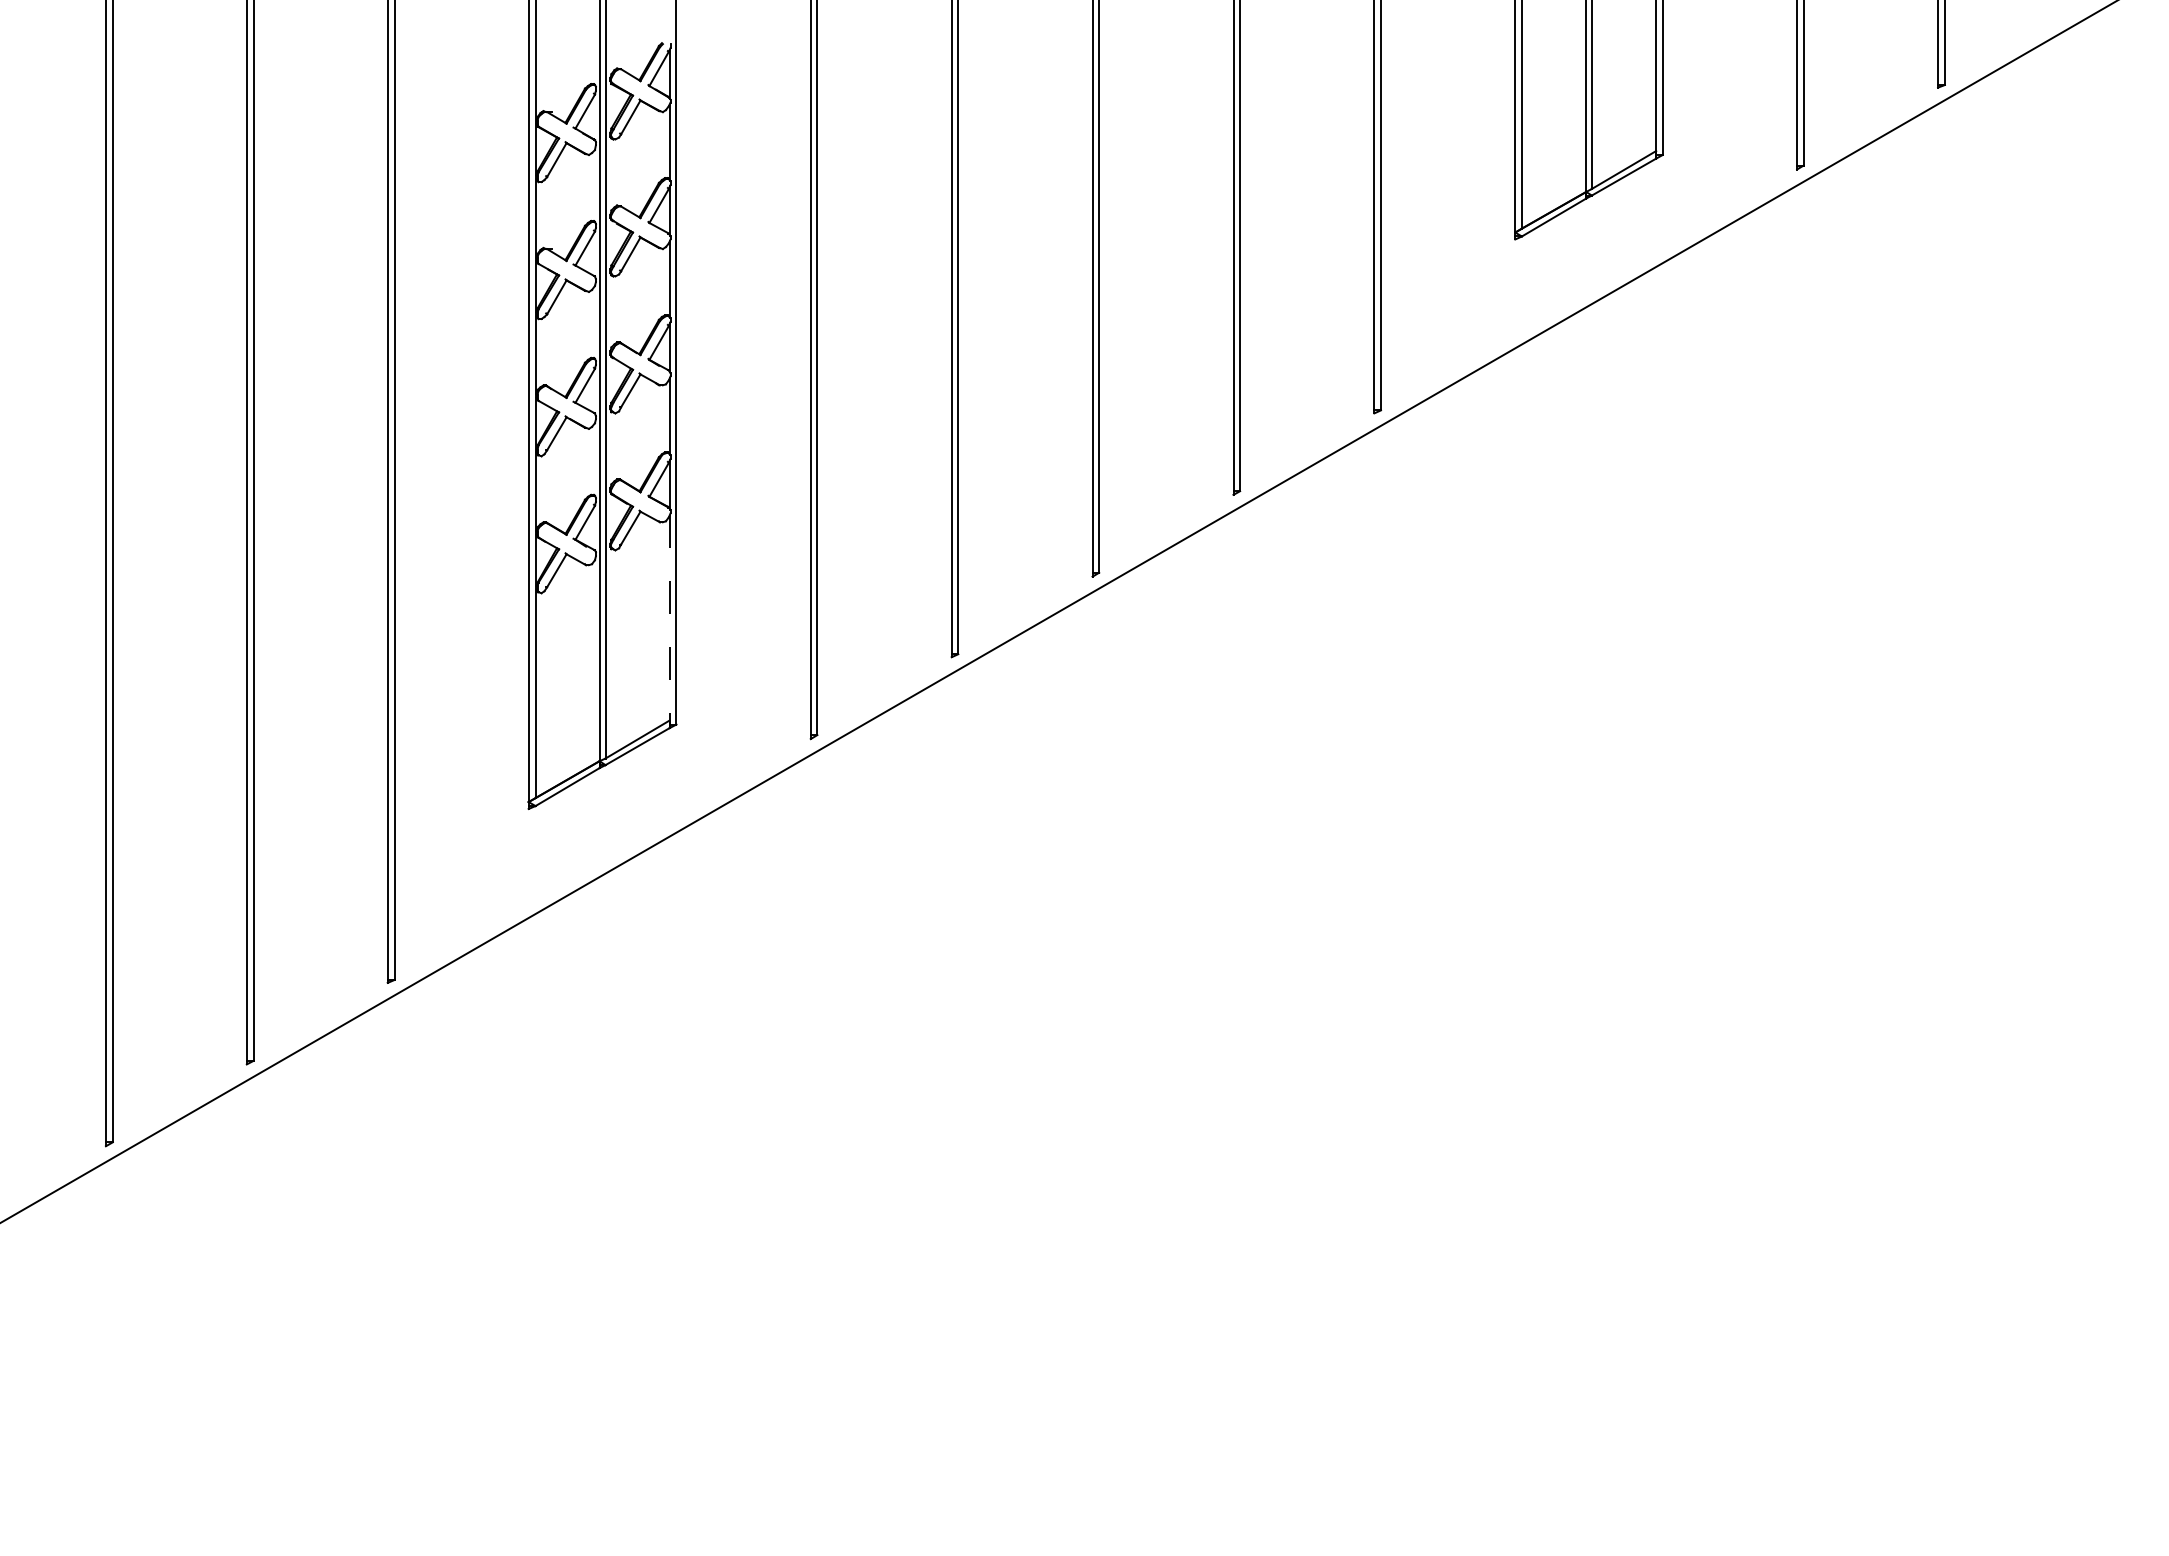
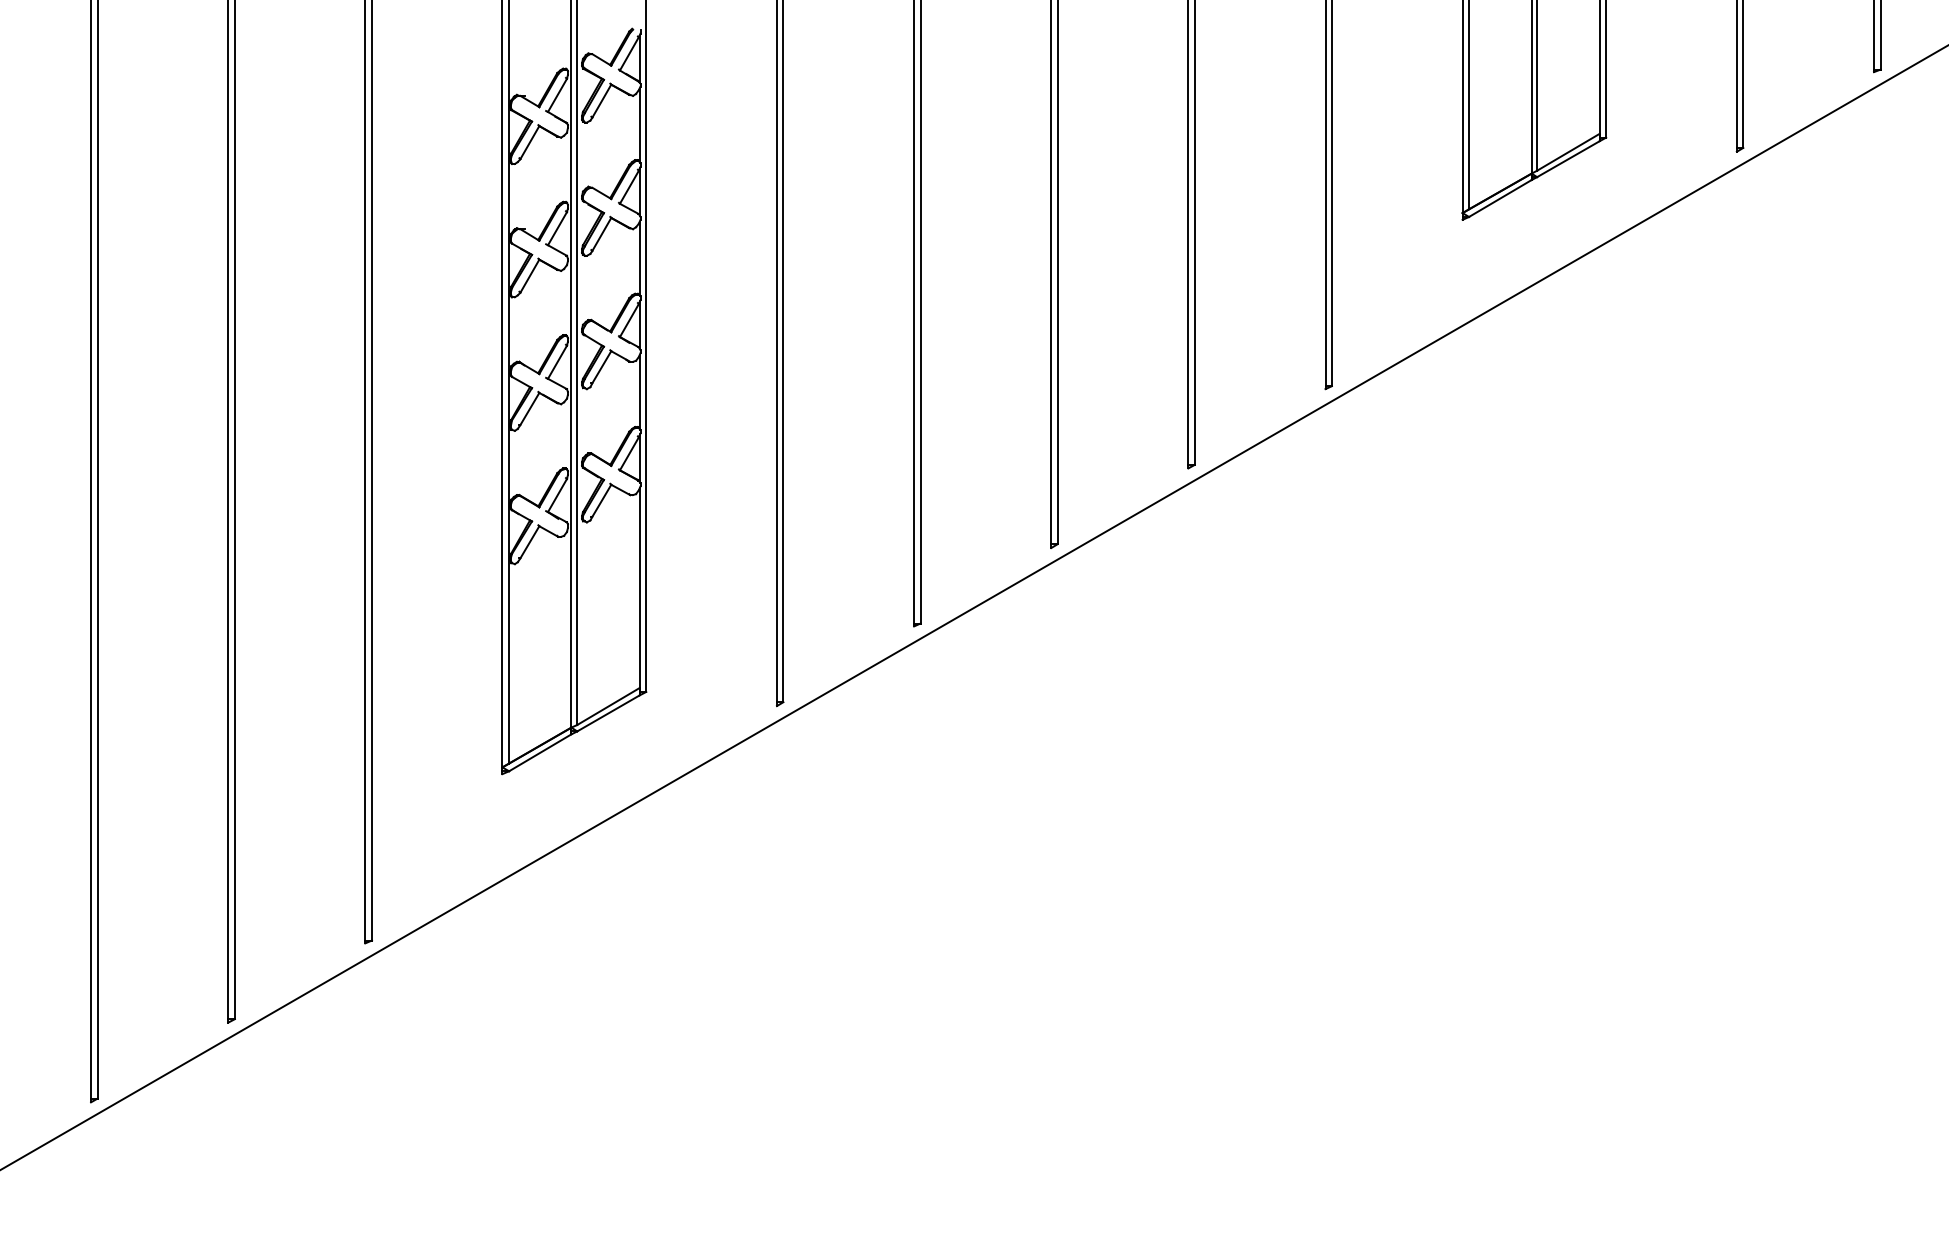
line: (669, 617) -> (639, 587), dashed -> solid

